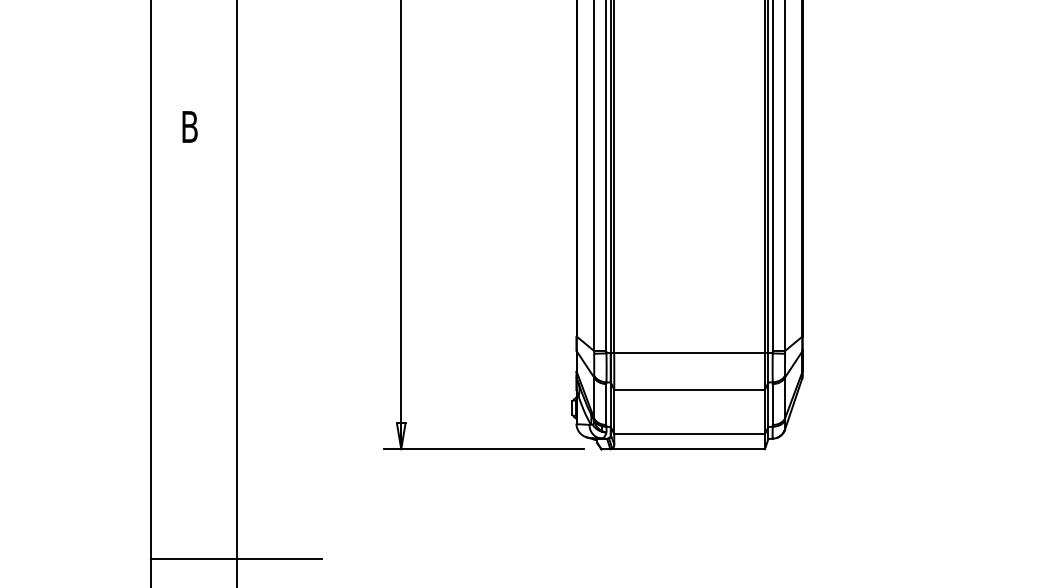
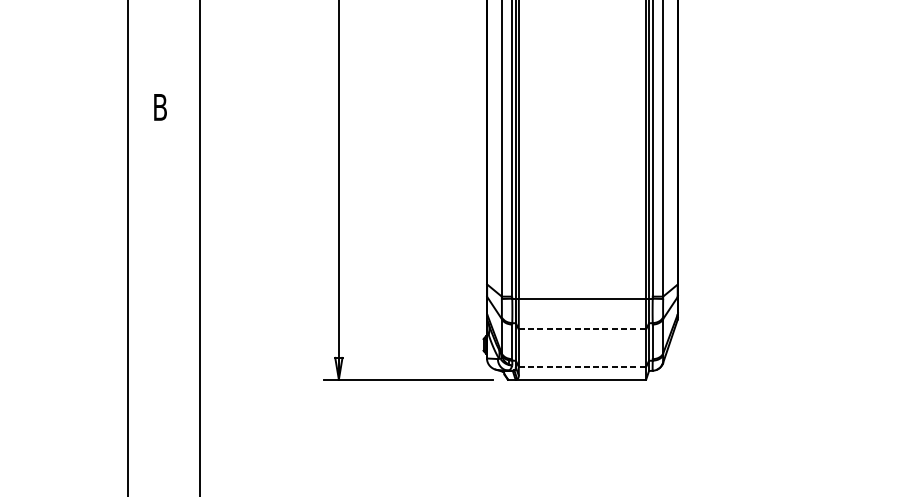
line: (690, 389) -> (583, 329), solid -> dashed
line: (690, 434) -> (583, 367), solid -> dashed
line: (236, 559) -> (199, 472), removed

